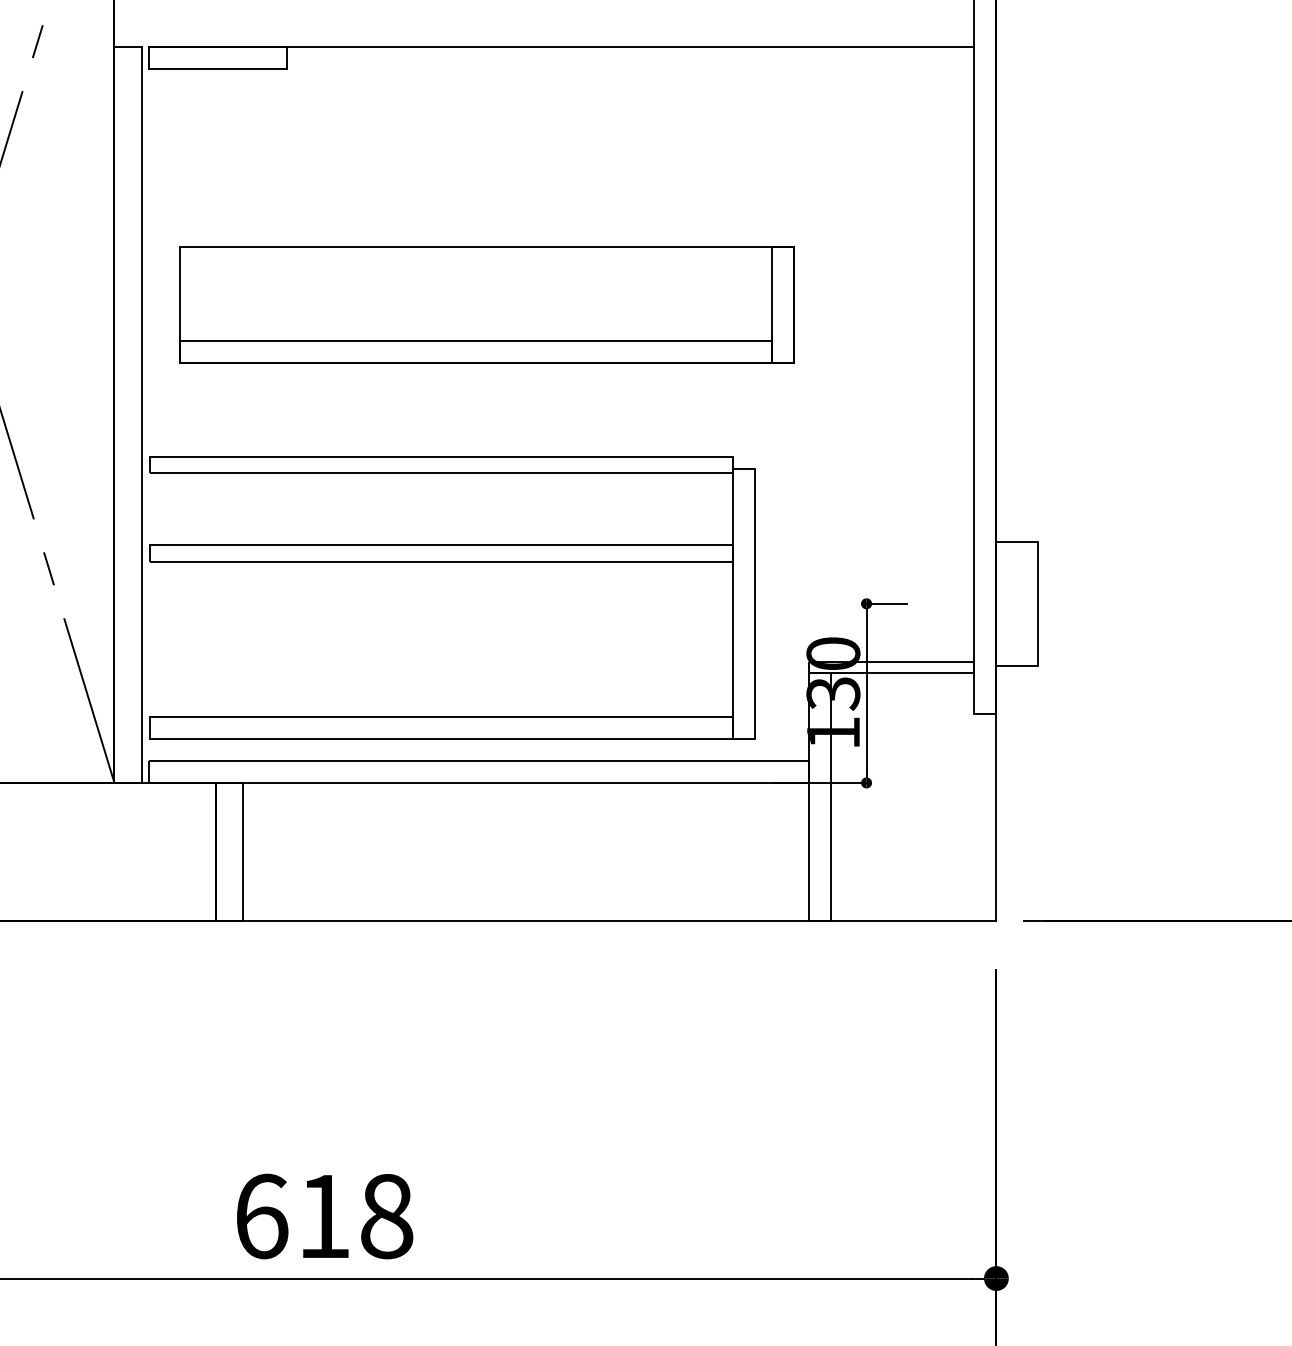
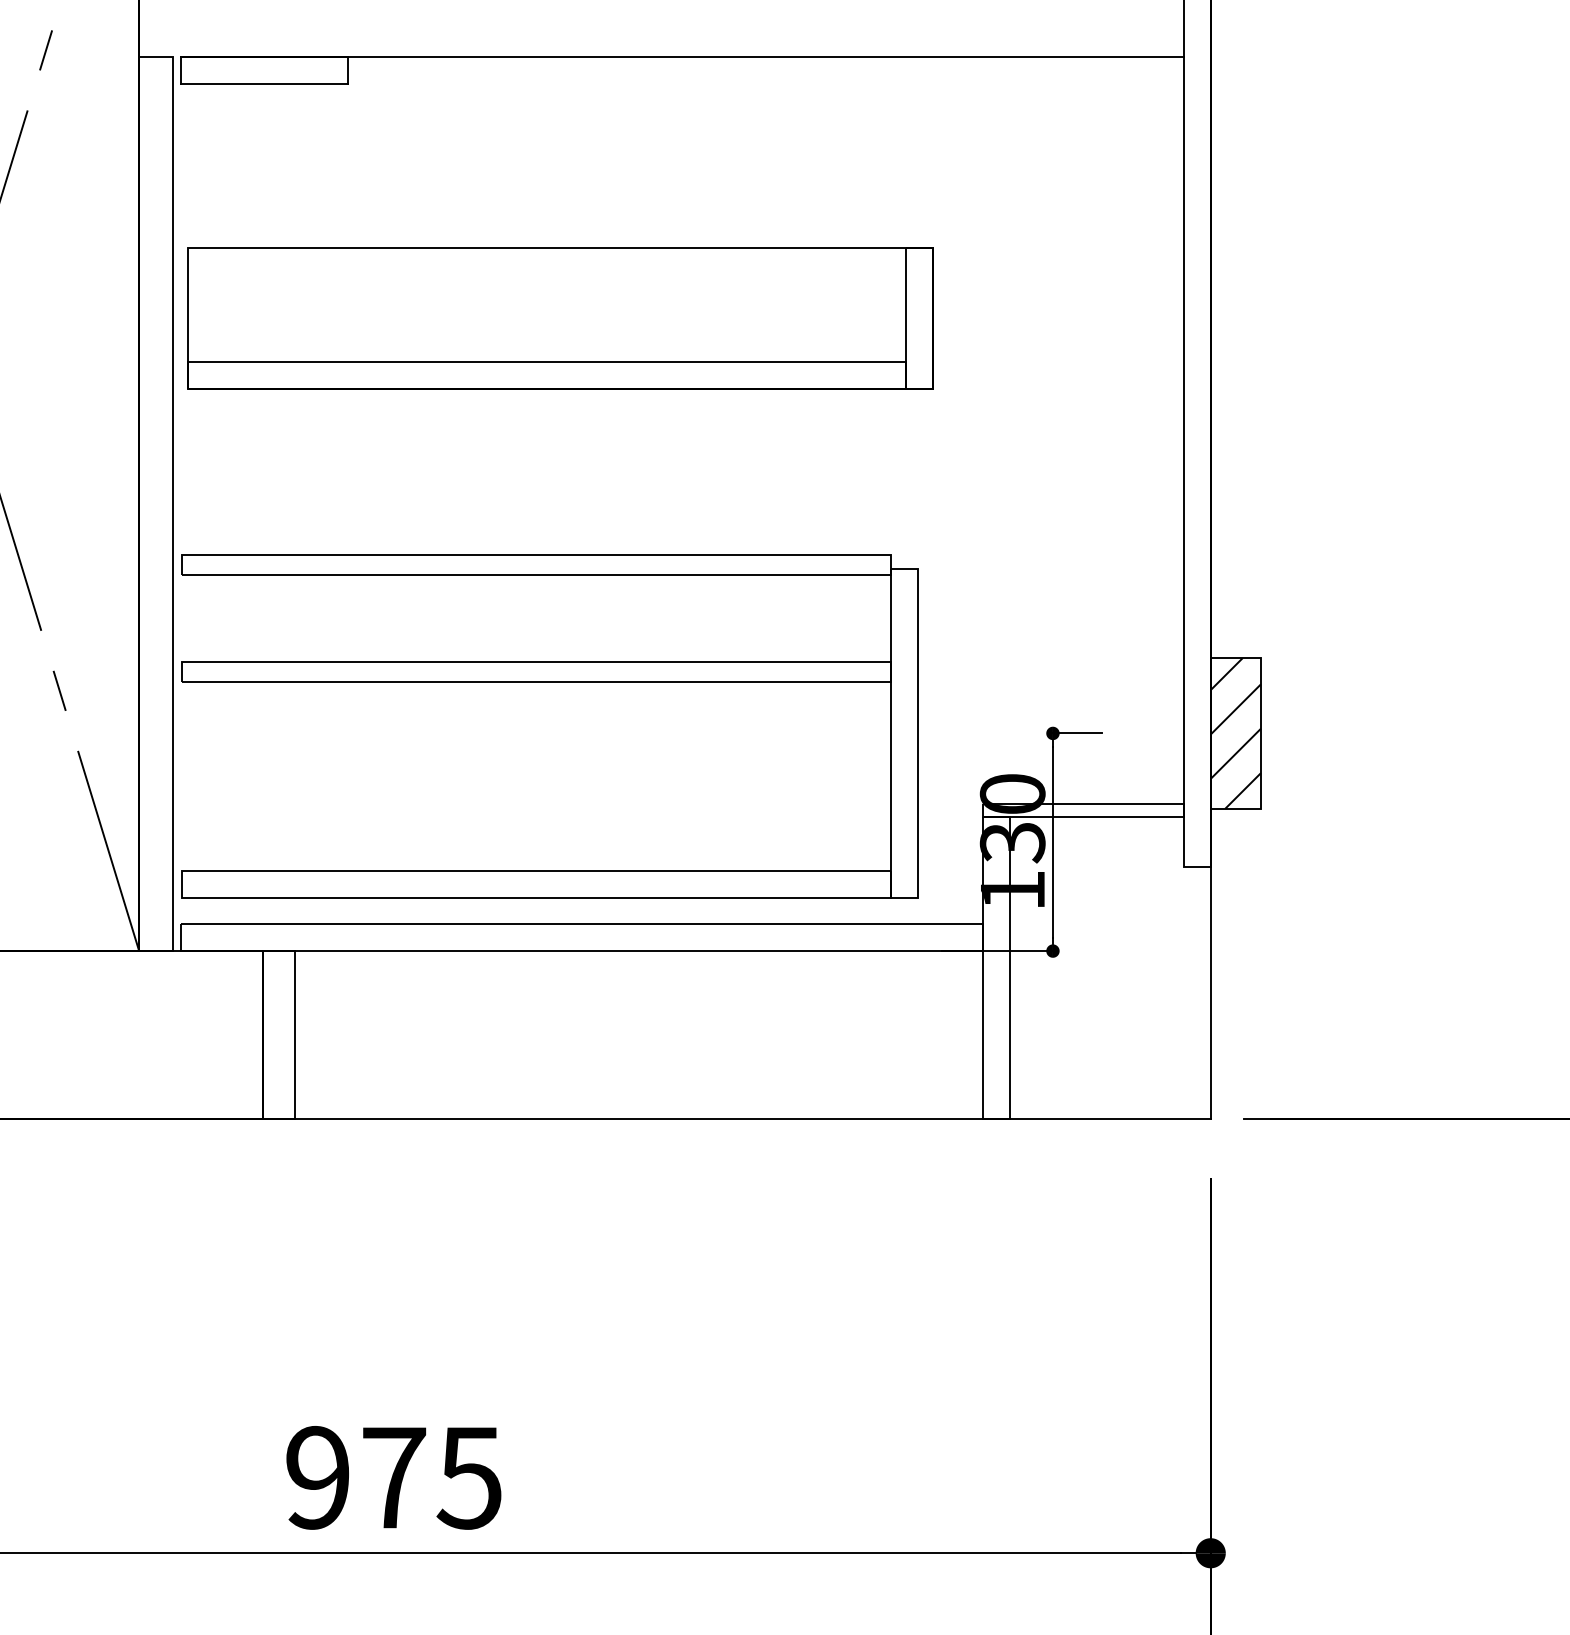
part: (486, 304) -> (559, 317), moved
hatch: (1016, 603) -> (1235, 733), added
text: (324, 1216) -> (394, 1477), 618 -> 975

